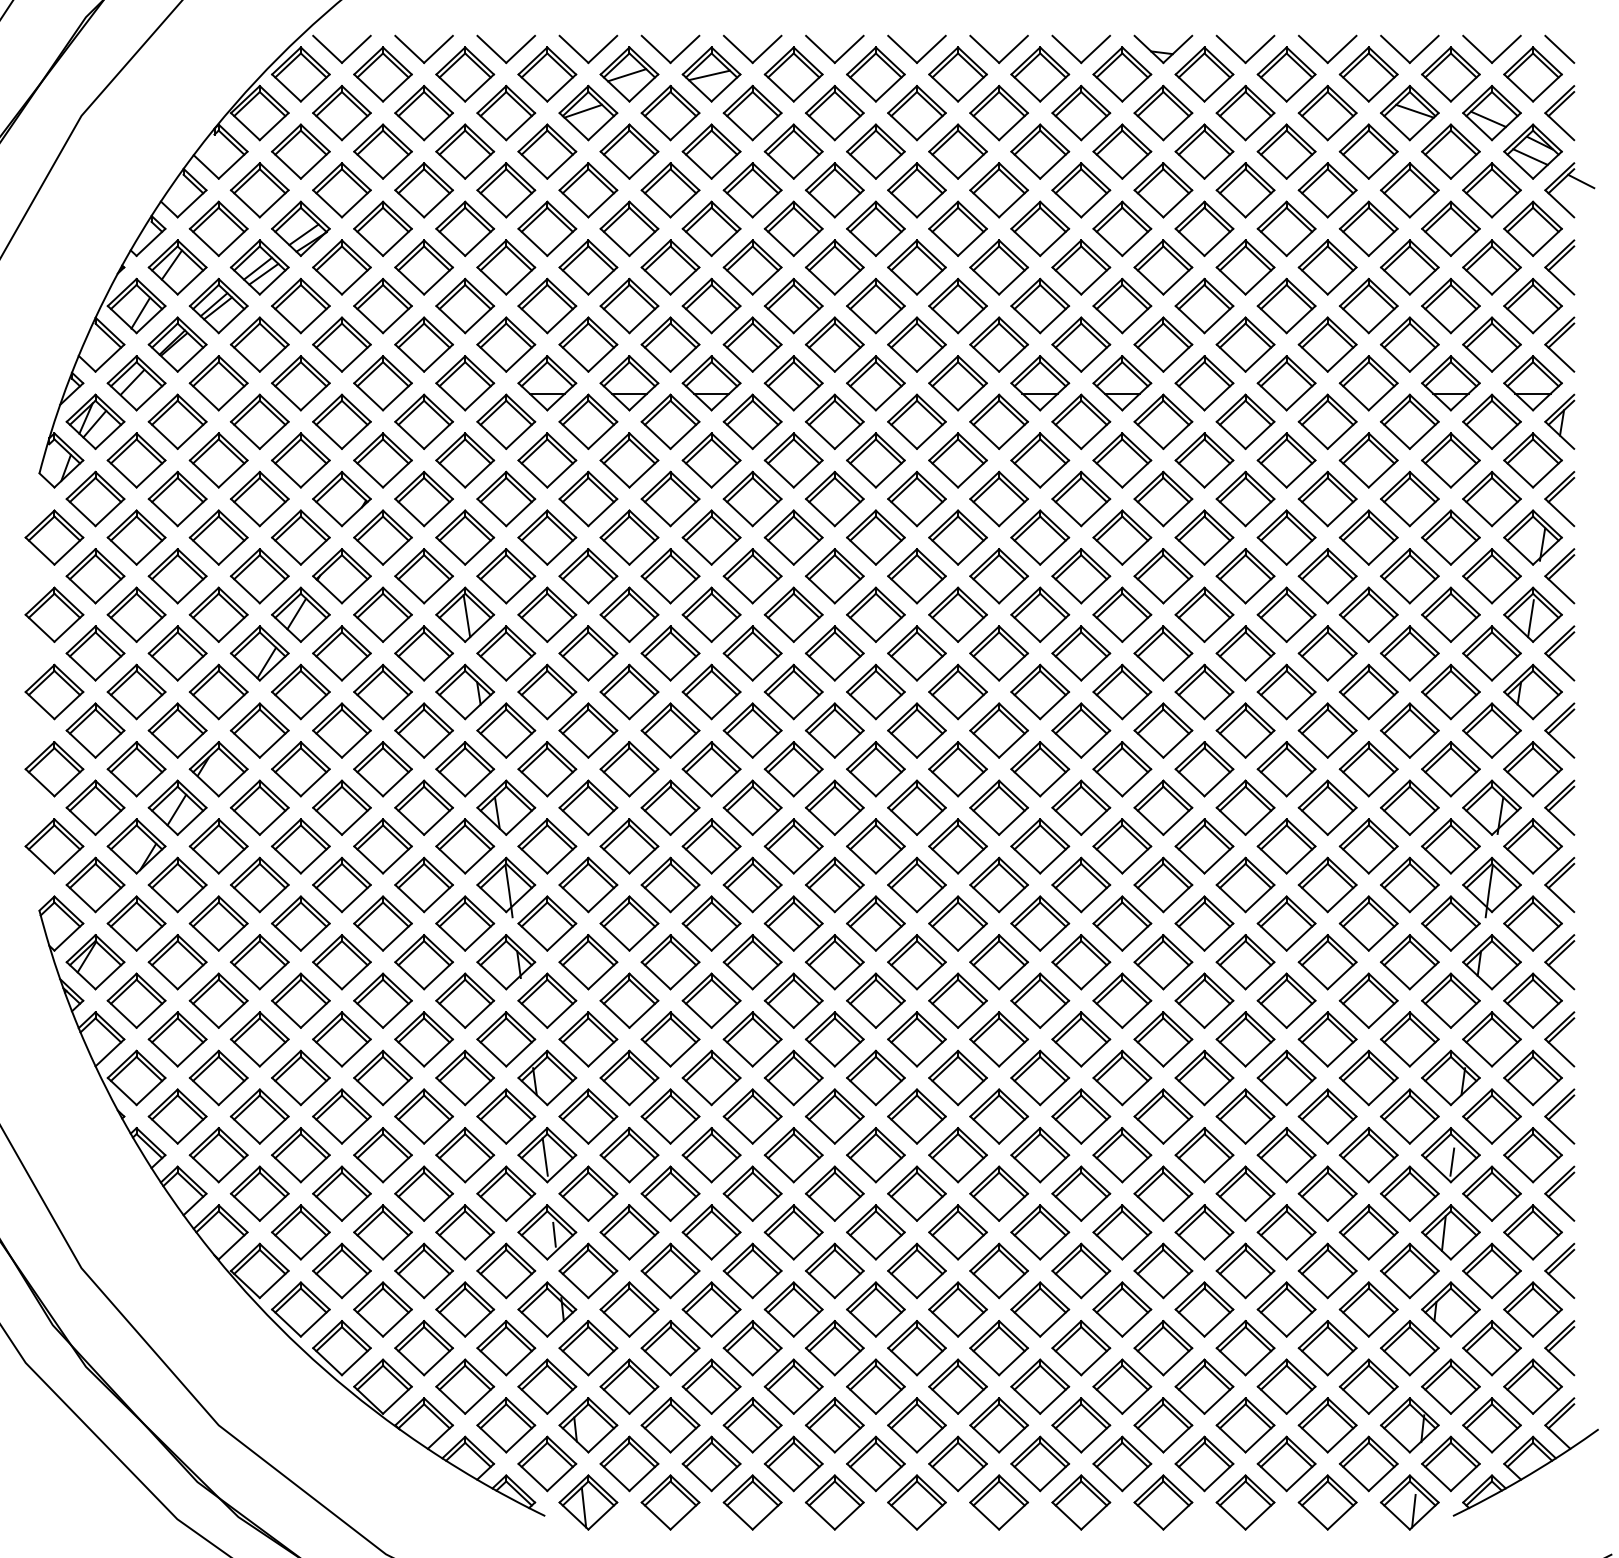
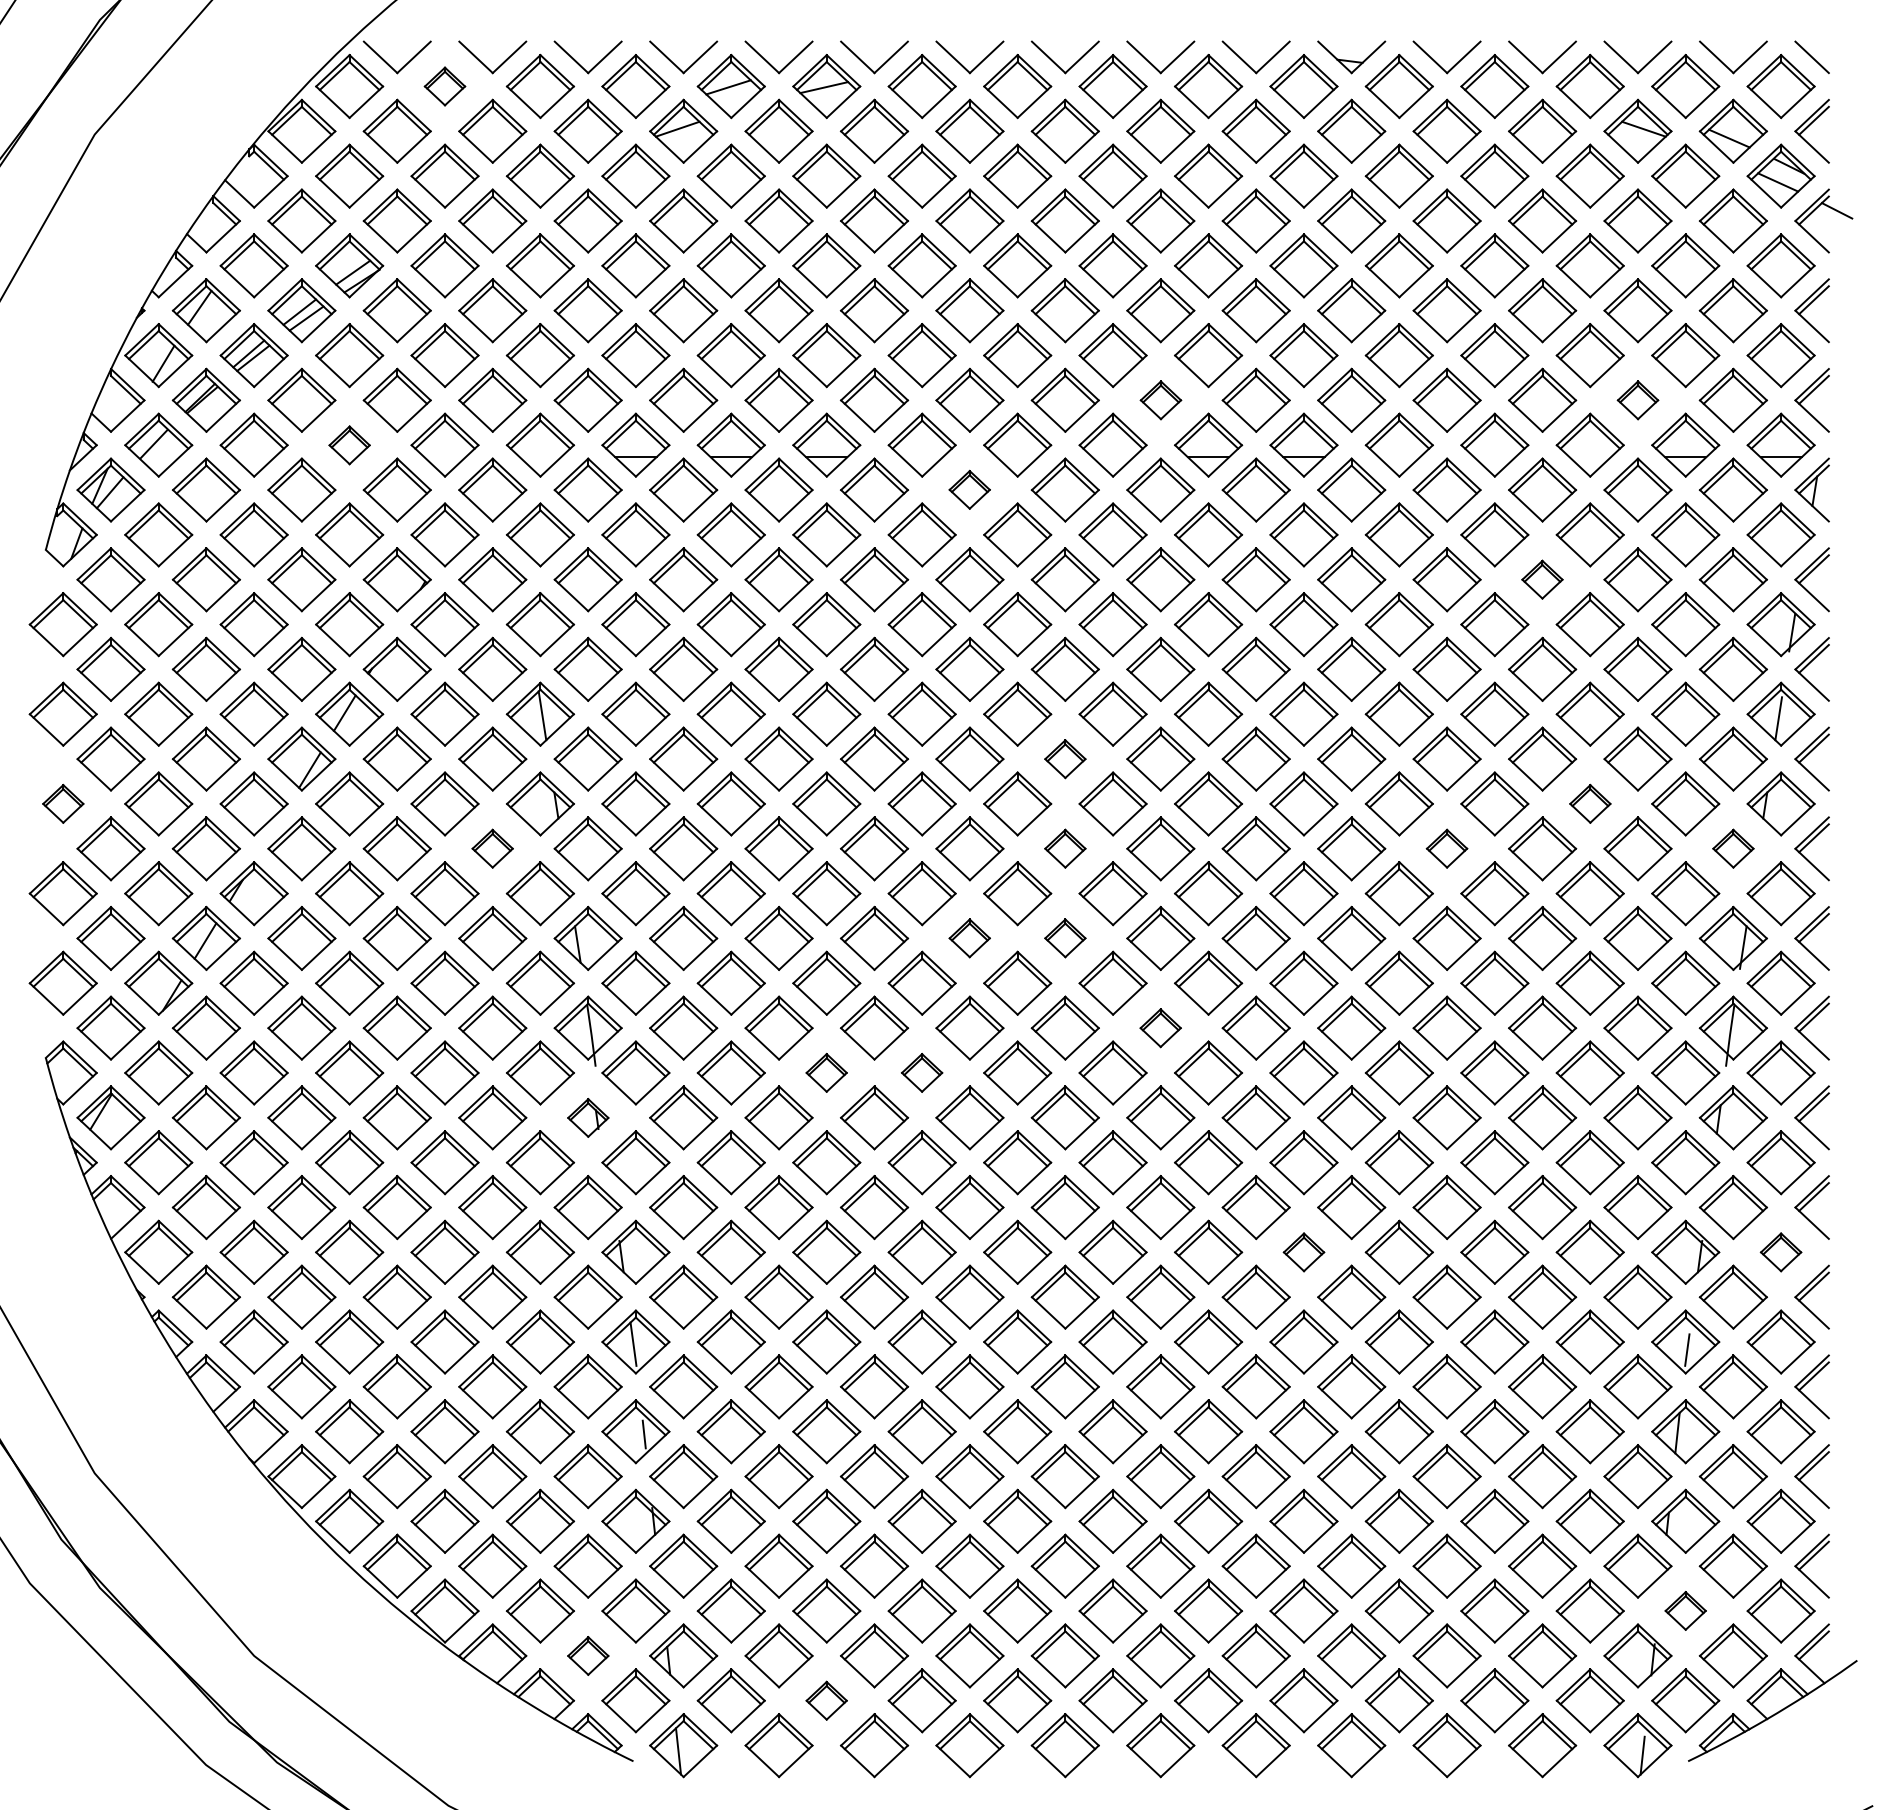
part: (382, 74) -> (444, 86), size x0.6
part: (999, 344) -> (1161, 400), size x0.6
part: (1409, 344) -> (1637, 400), size x0.6
part: (300, 383) -> (349, 445), size x0.6
part: (834, 421) -> (969, 489), size x0.6
part: (1327, 498) -> (1542, 579), size x0.6
part: (916, 653) -> (1064, 759), size x0.6
part: (54, 691) -> (63, 803), size x0.6
part: (1368, 691) -> (1589, 803), size x0.6
part: (423, 730) -> (492, 848), size x0.6
part: (916, 730) -> (1064, 848), size x0.6
part: (1245, 730) -> (1447, 848), size x0.6
part: (1491, 730) -> (1732, 848), size x0.6
part: (834, 807) -> (969, 938), size x0.6
part: (916, 807) -> (1064, 938), size x0.6
part: (998, 884) -> (1160, 1027), size x0.6
part: (711, 923) -> (826, 1072), size x0.6
part: (793, 923) -> (921, 1072), size x0.6
part: (506, 962) -> (588, 1118), size x0.6
part: (1122, 1077) -> (1304, 1251), size x0.6
part: (1532, 1077) -> (1780, 1251), size x0.6
part: (1450, 1386) -> (1685, 1610), size x0.6
part: (506, 1425) -> (588, 1656), size x0.6
part: (711, 1463) -> (826, 1700), size x0.6

